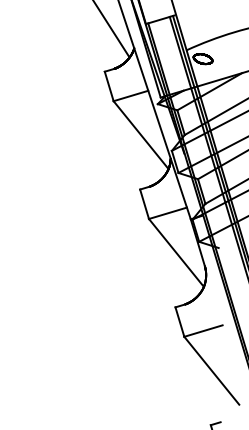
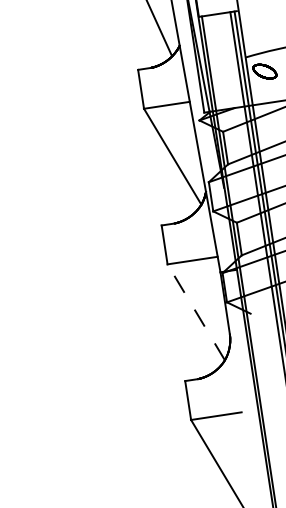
line: (176, 252) -> (196, 311), solid -> dashed

